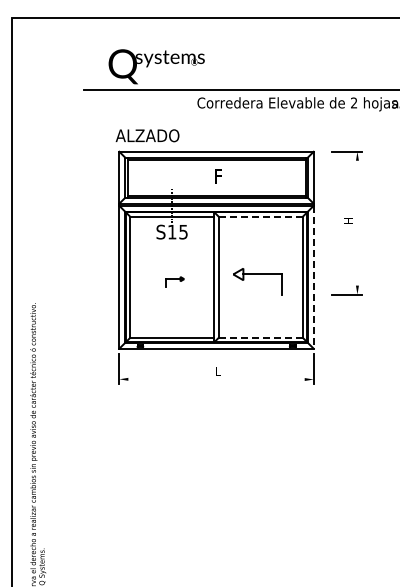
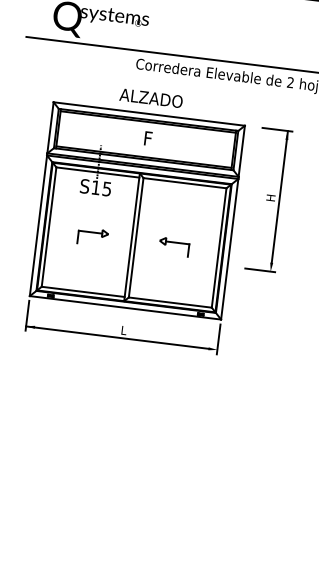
text: (147, 135) -> (151, 98), moved
line: (261, 216) -> (185, 183), dashed -> solid
line: (357, 218) -> (279, 196), added
line: (313, 277) -> (229, 249), dashed -> solid
part: (174, 281) -> (92, 236), size x1.67
part: (257, 281) -> (173, 246), size x0.62
line: (260, 337) -> (170, 302), dashed -> solid
line: (211, 379) -> (116, 337), added

